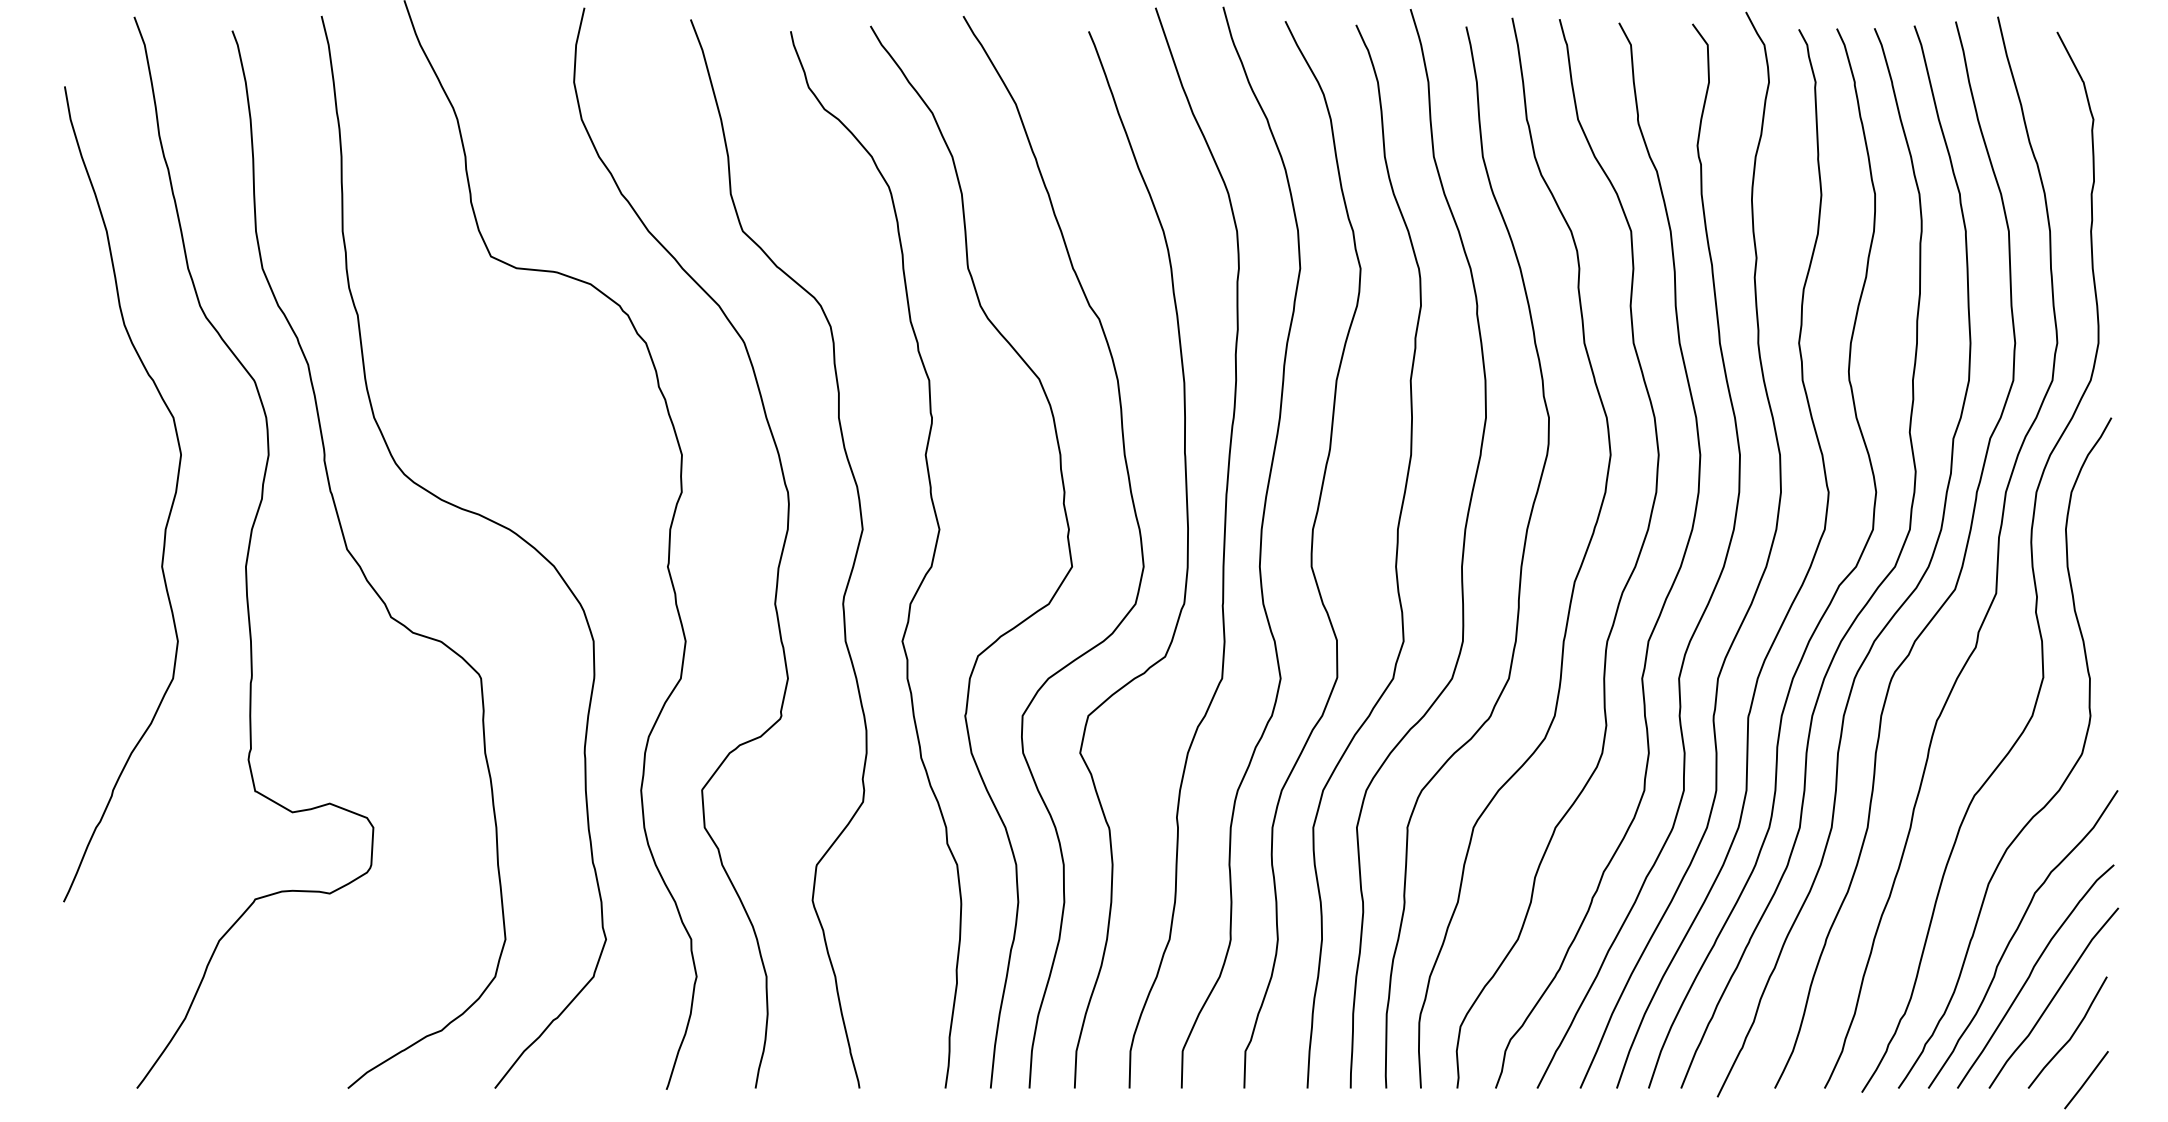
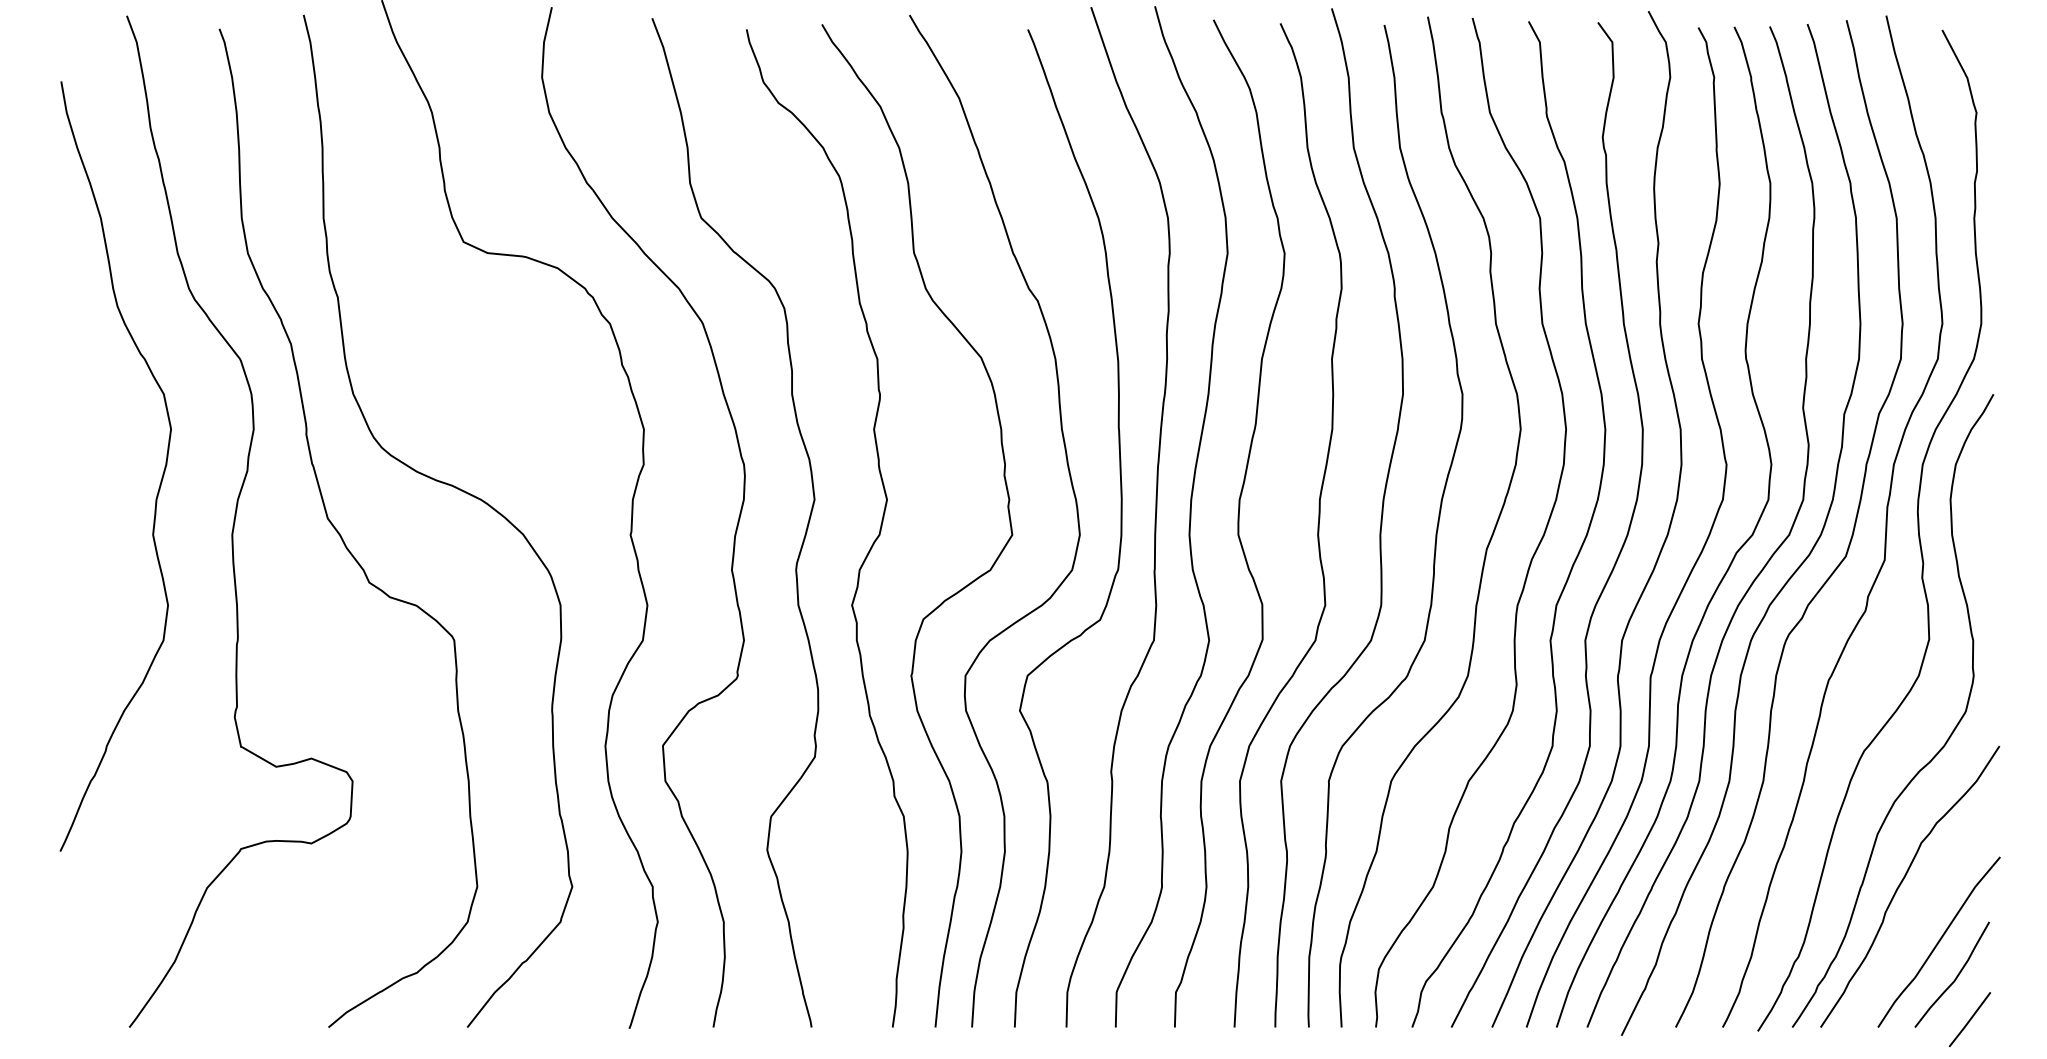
curve: (2031, 974) -> (1918, 919), removed

